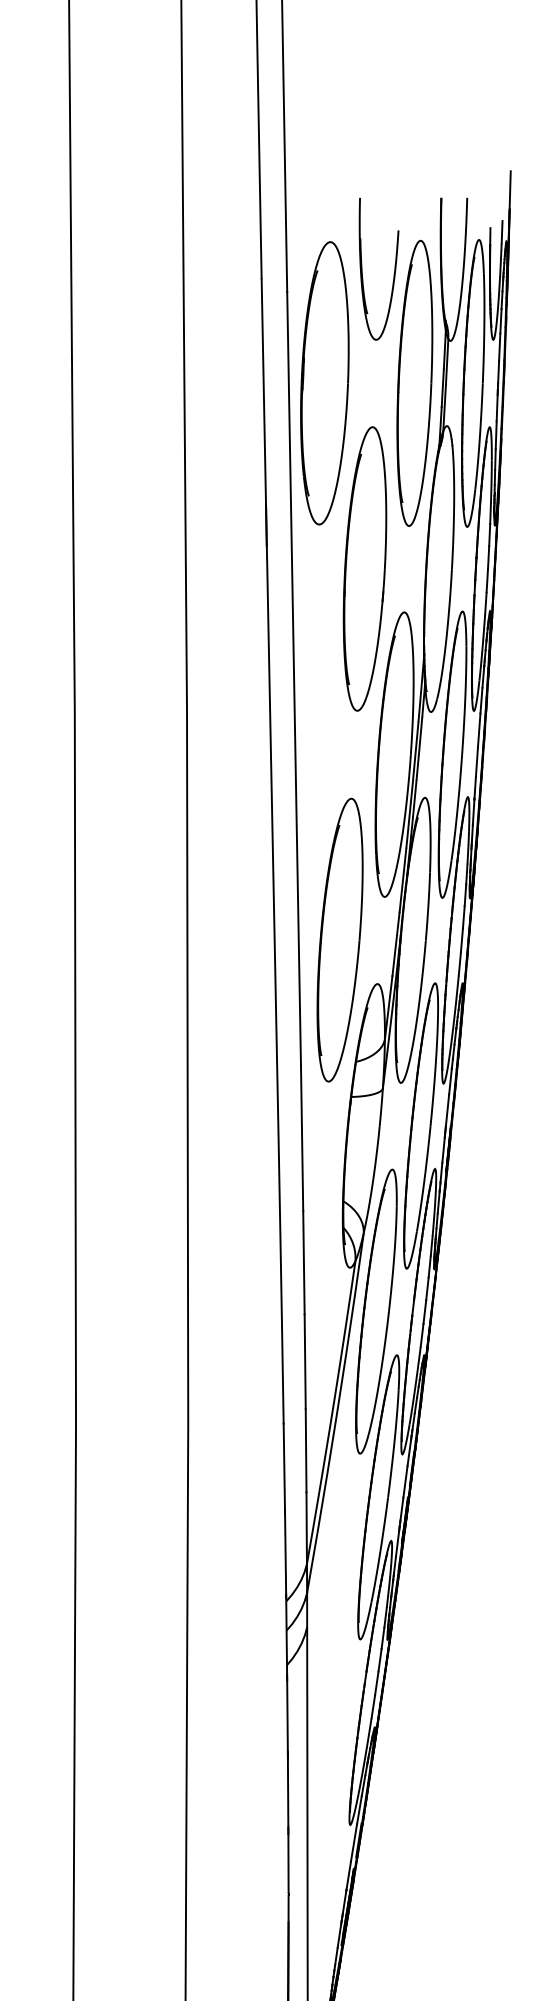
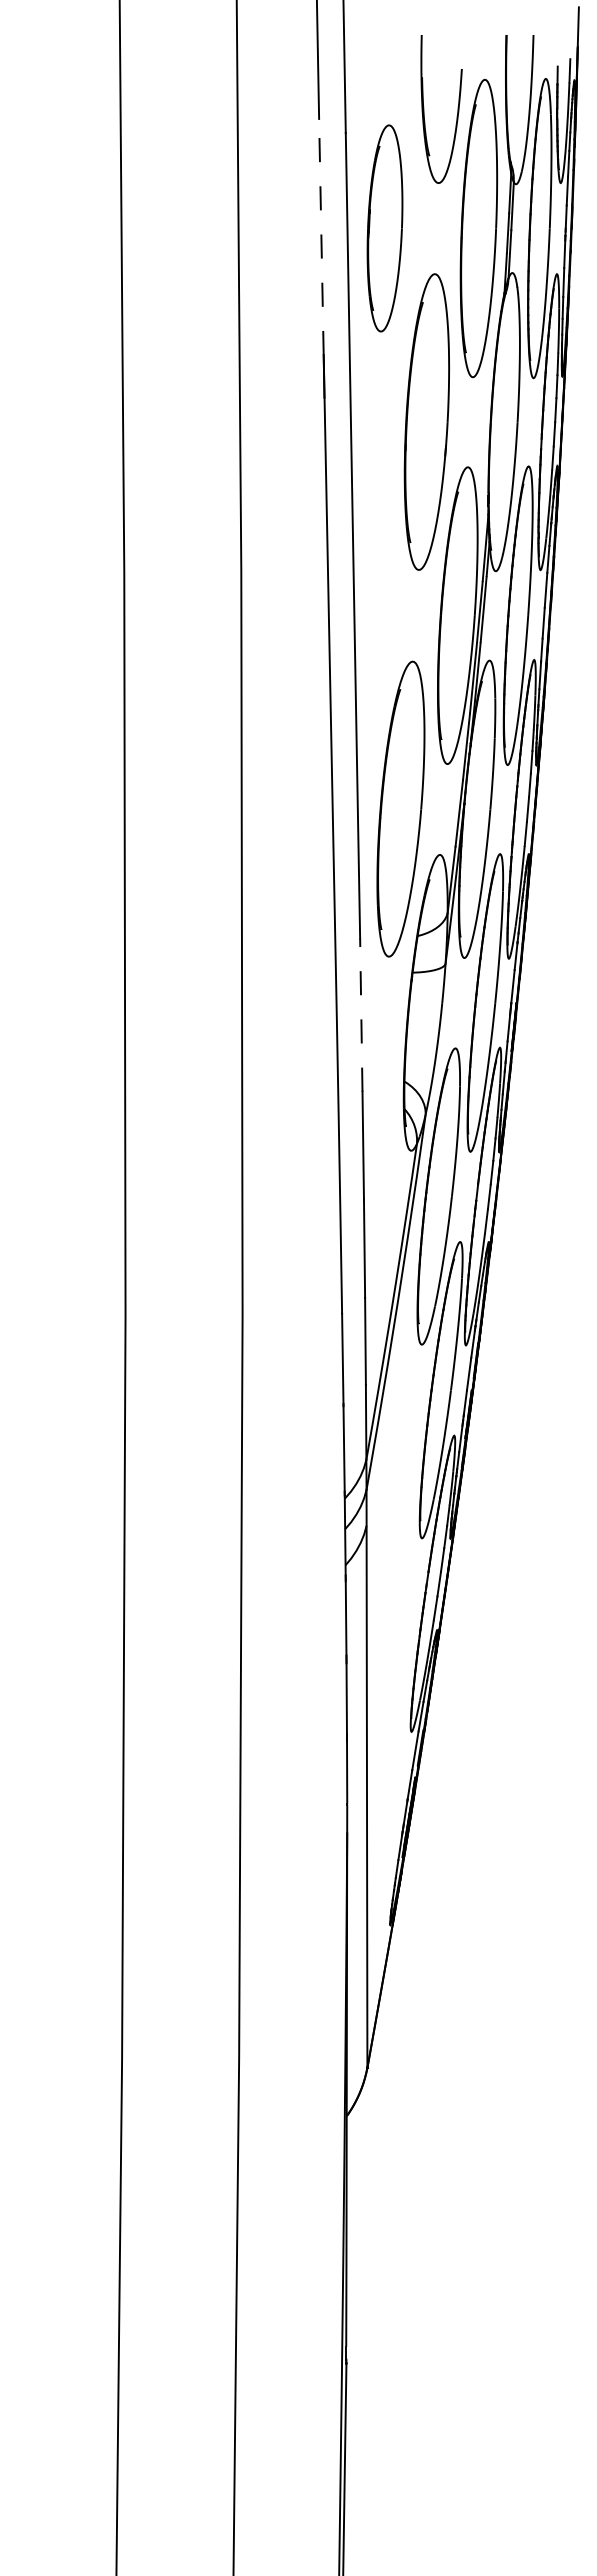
part: (324, 383) -> (384, 228), size x0.7
line: (263, 392) -> (321, 237), solid -> dashed
line: (302, 1138) -> (361, 1015), solid -> dashed

